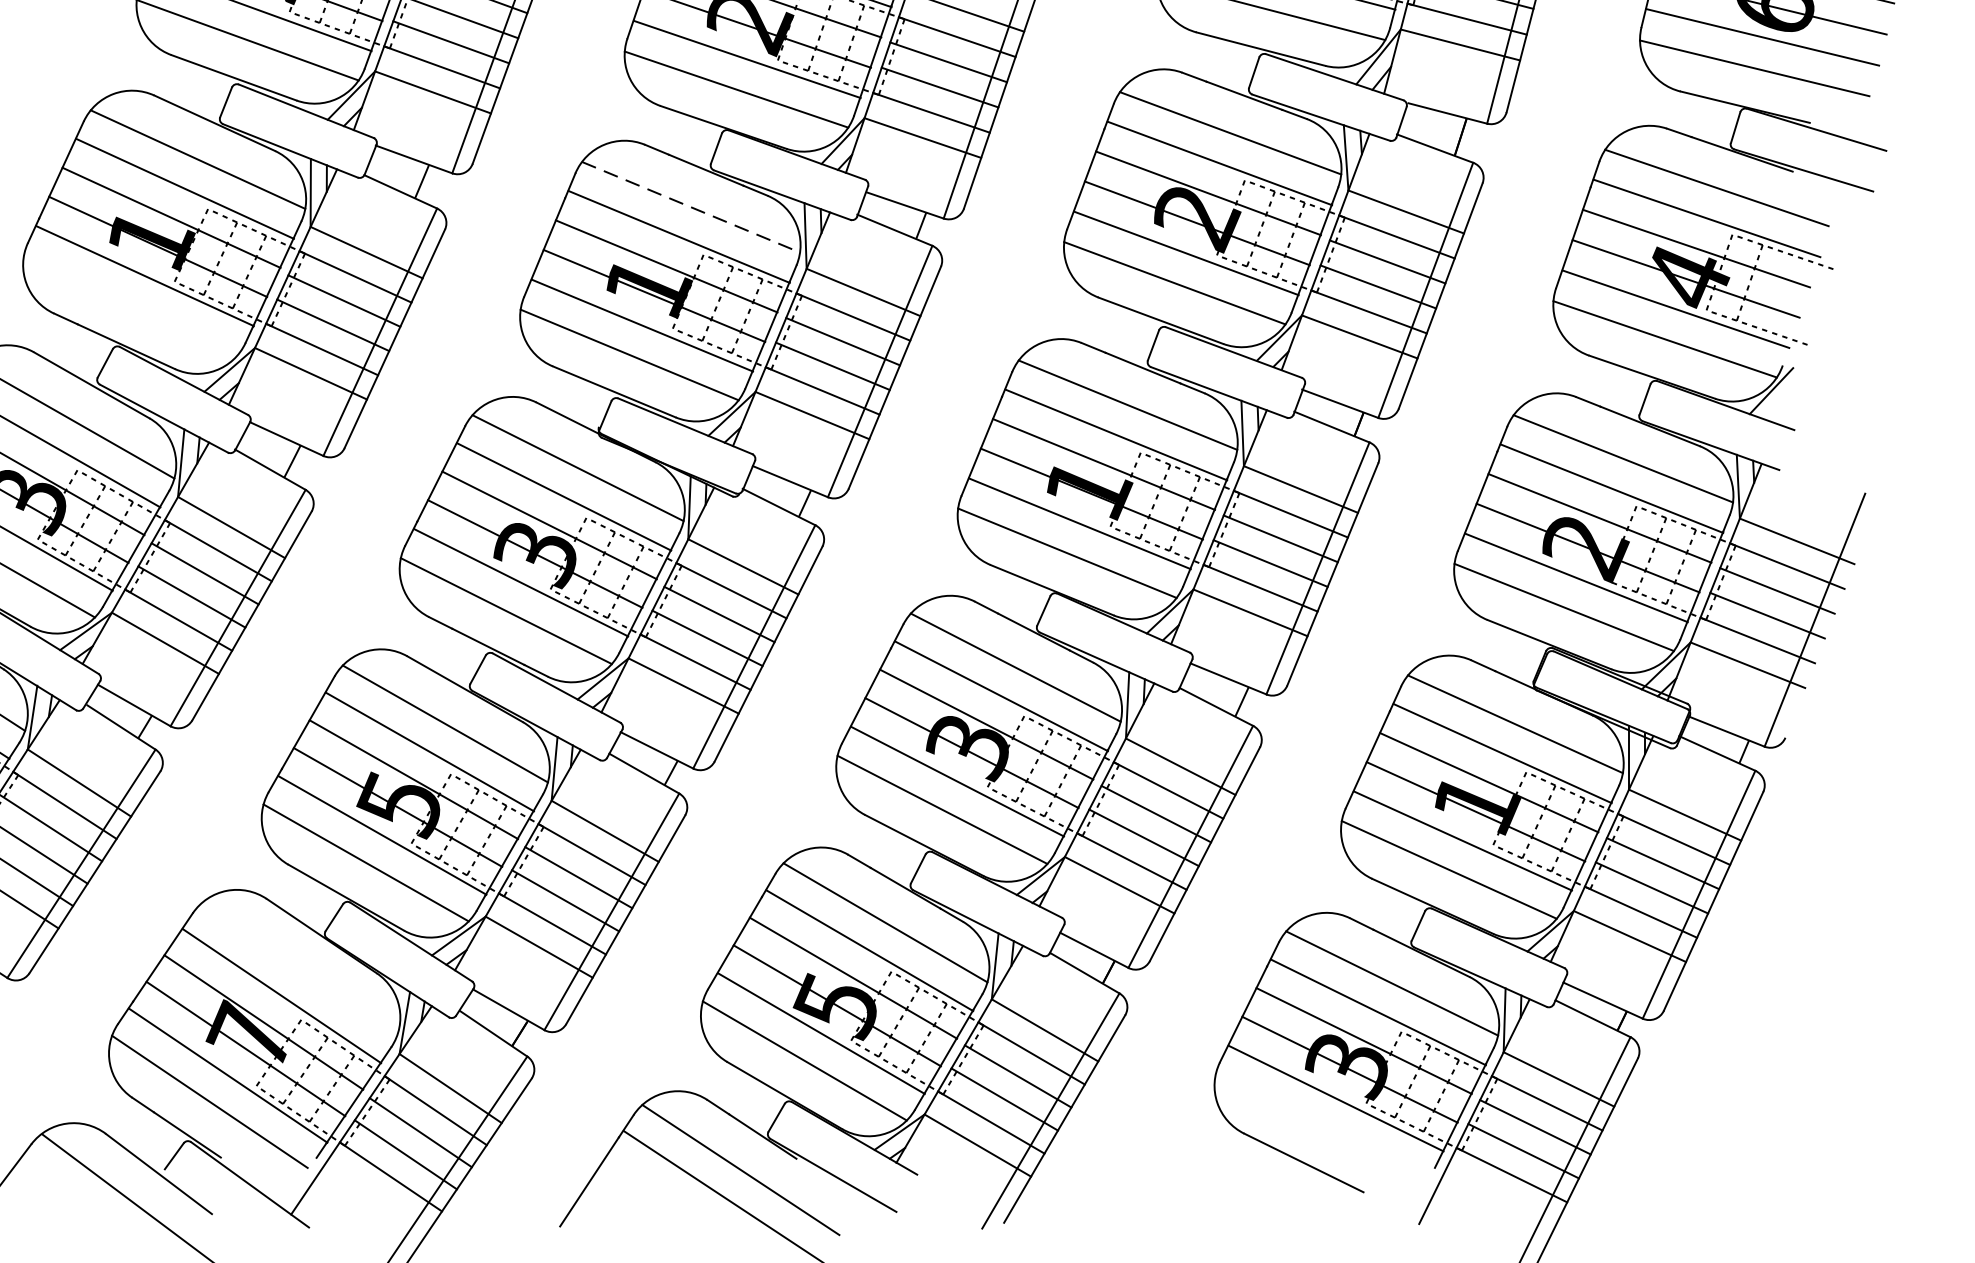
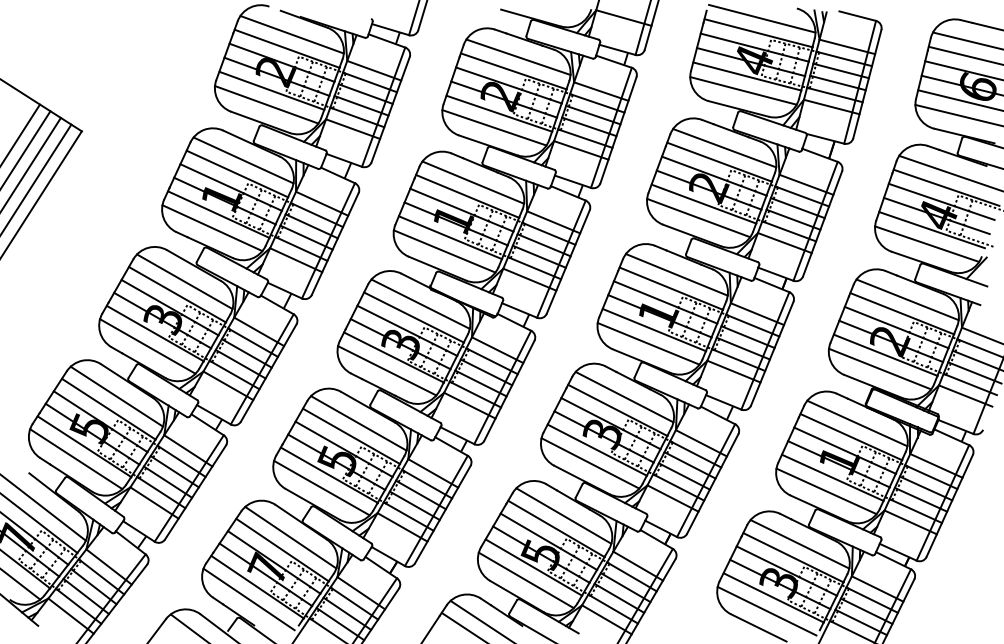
line: (691, 206) -> (473, 182), dashed -> solid
line: (131, 305) -> (212, 228), added
line: (298, 968) -> (290, 537), added
line: (1320, 1125) -> (766, 610), added

